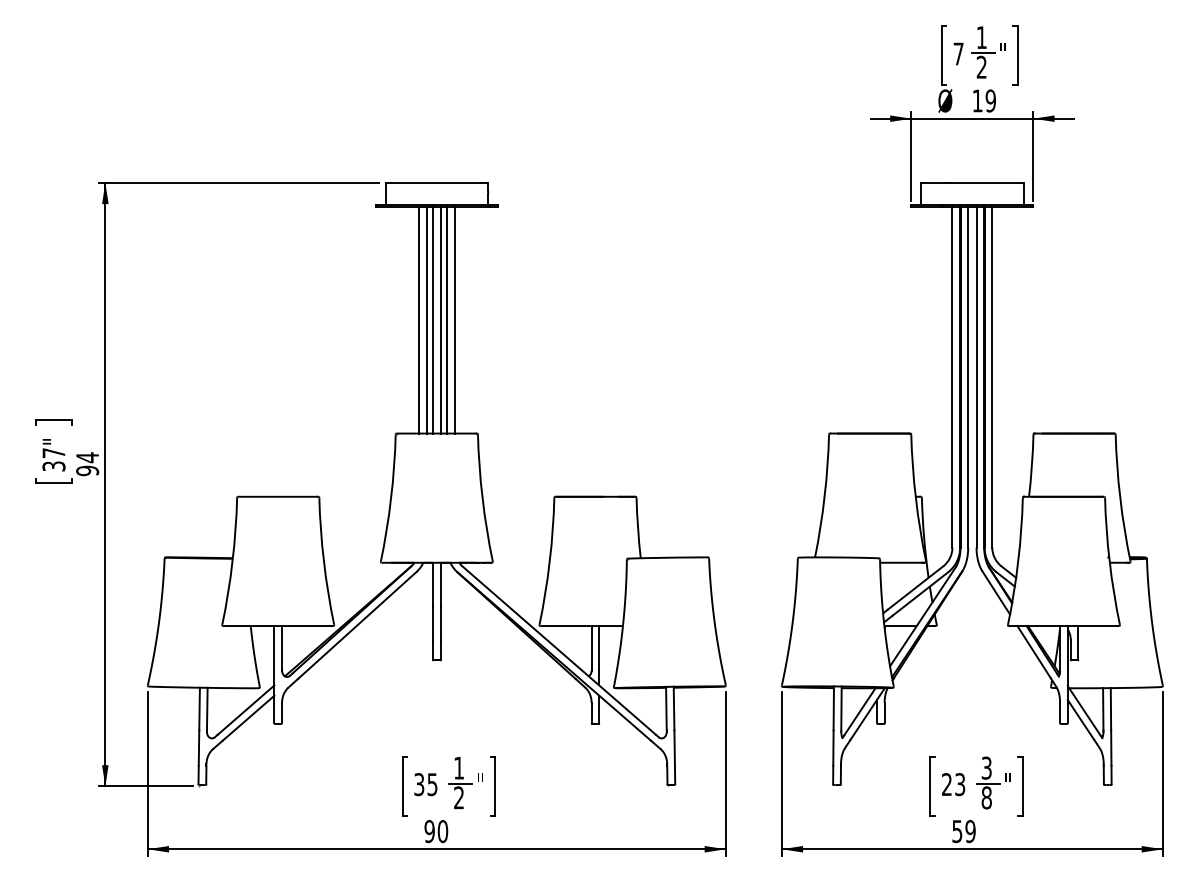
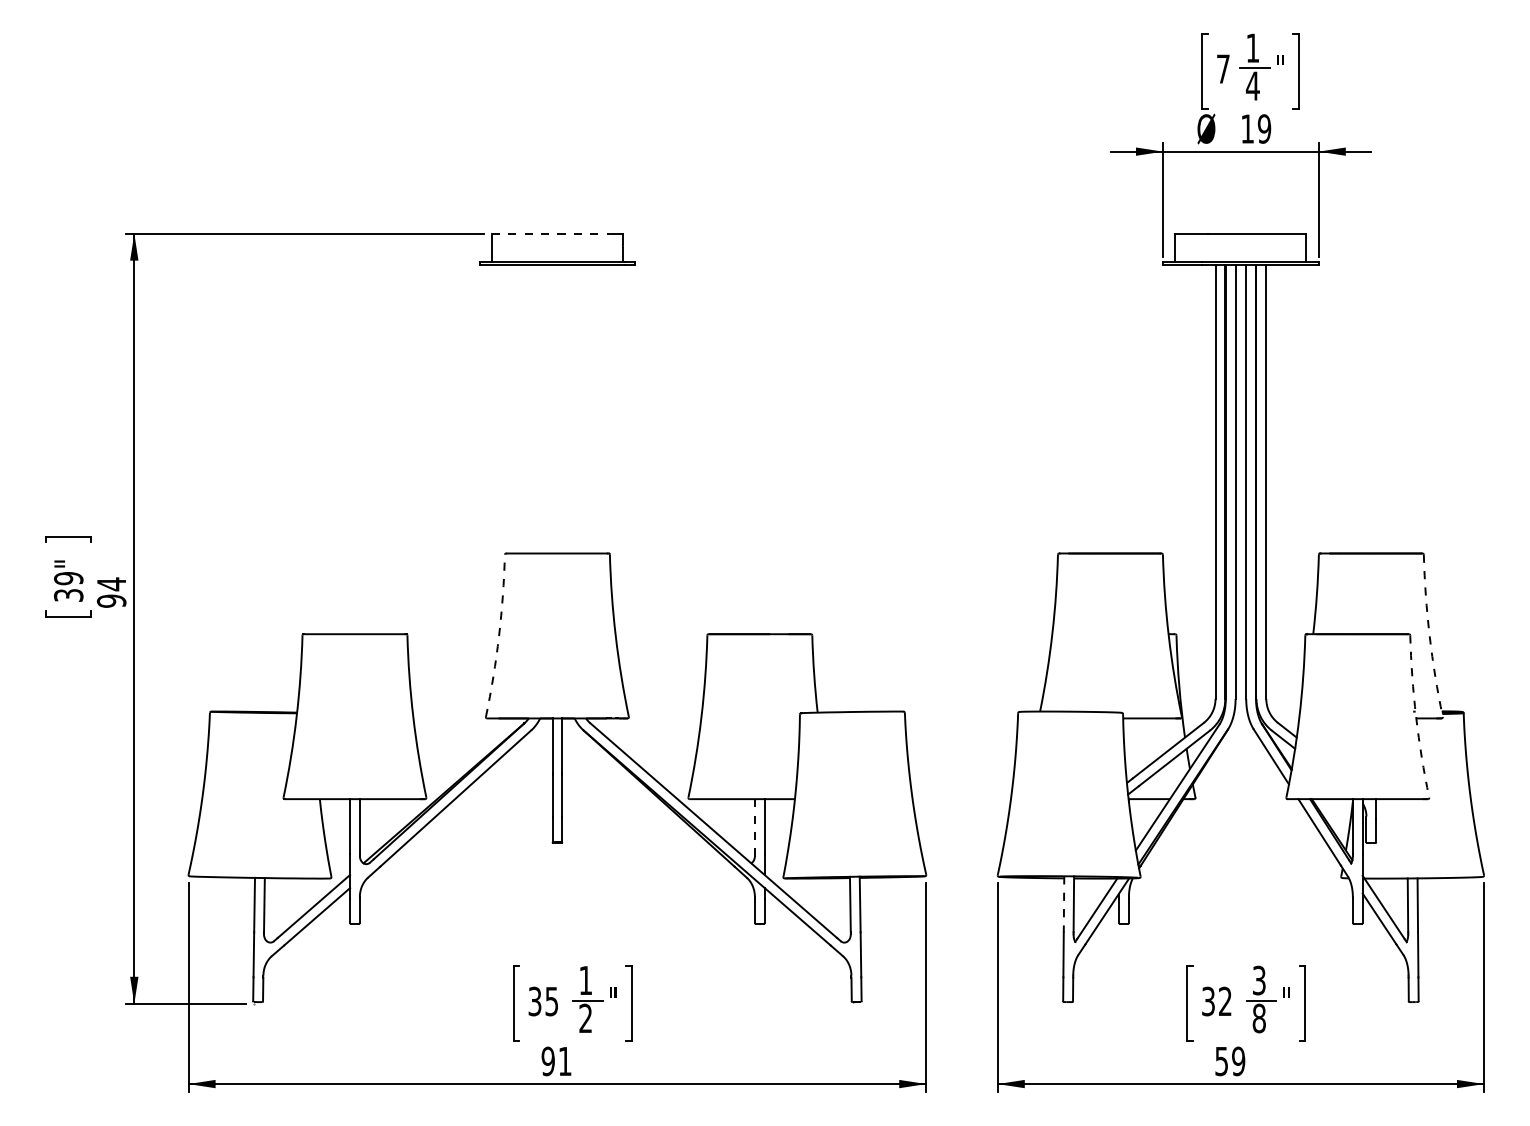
text: (981, 66) -> (1252, 85), 2 -> 4
line: (433, 182) -> (553, 233), solid -> dashed
line: (418, 319) -> (534, 408), removed
line: (426, 319) -> (544, 408), removed
line: (433, 319) -> (552, 408), removed
line: (440, 319) -> (562, 408), removed
line: (447, 319) -> (570, 408), removed
line: (454, 319) -> (580, 408), removed
text: (53, 453) -> (68, 578), 37" -> 39"
arc: (391, 498) -> (499, 636), solid -> dashed
arc: (1120, 498) -> (1429, 636), solid -> dashed
arc: (1109, 561) -> (1416, 716), solid -> dashed
line: (591, 648) -> (754, 827), solid -> dashed
line: (834, 708) -> (1064, 904), solid -> dashed
text: (953, 784) -> (1216, 1001), 23 -> 32
text: (442, 831) -> (564, 1061), 90 -> 91

